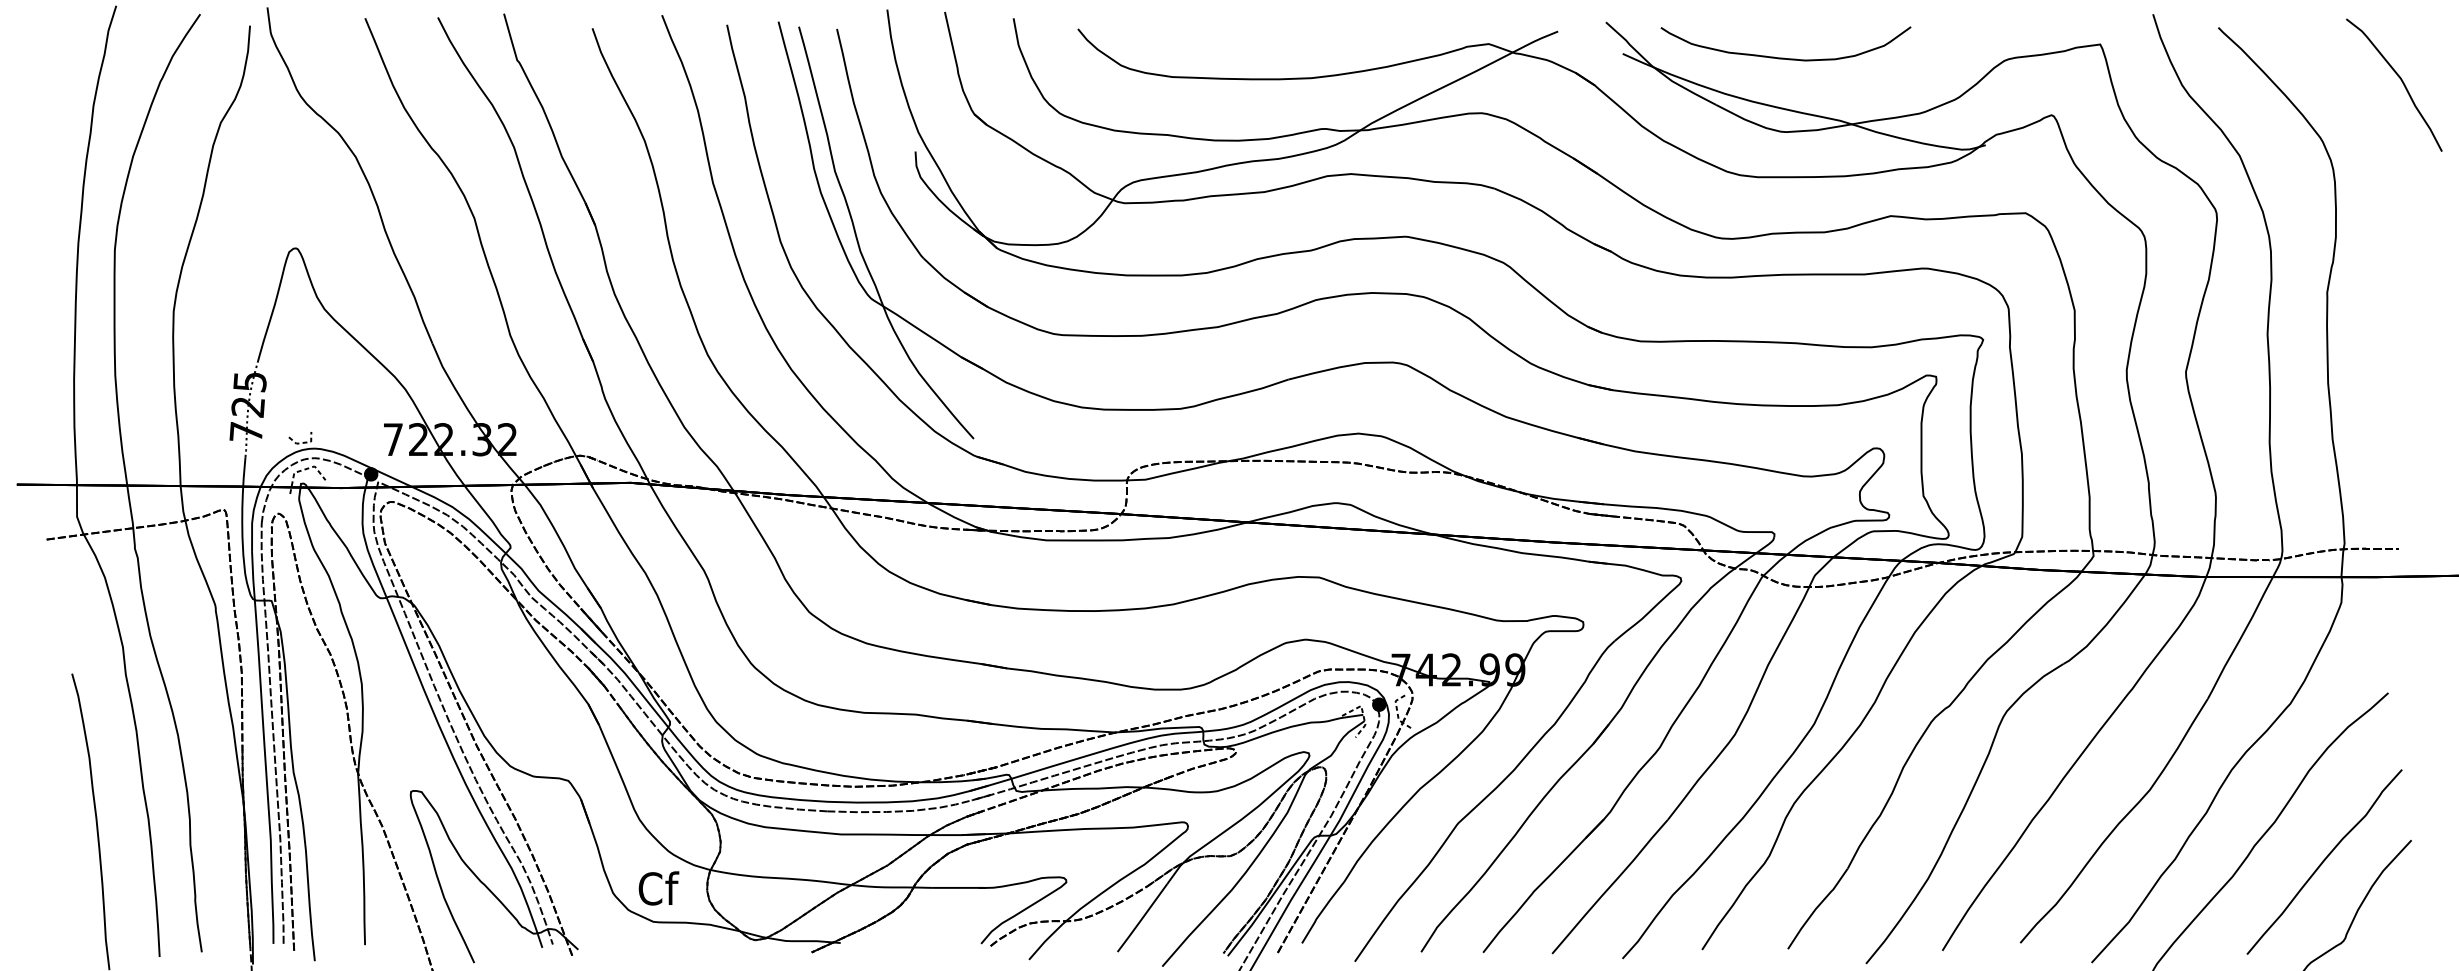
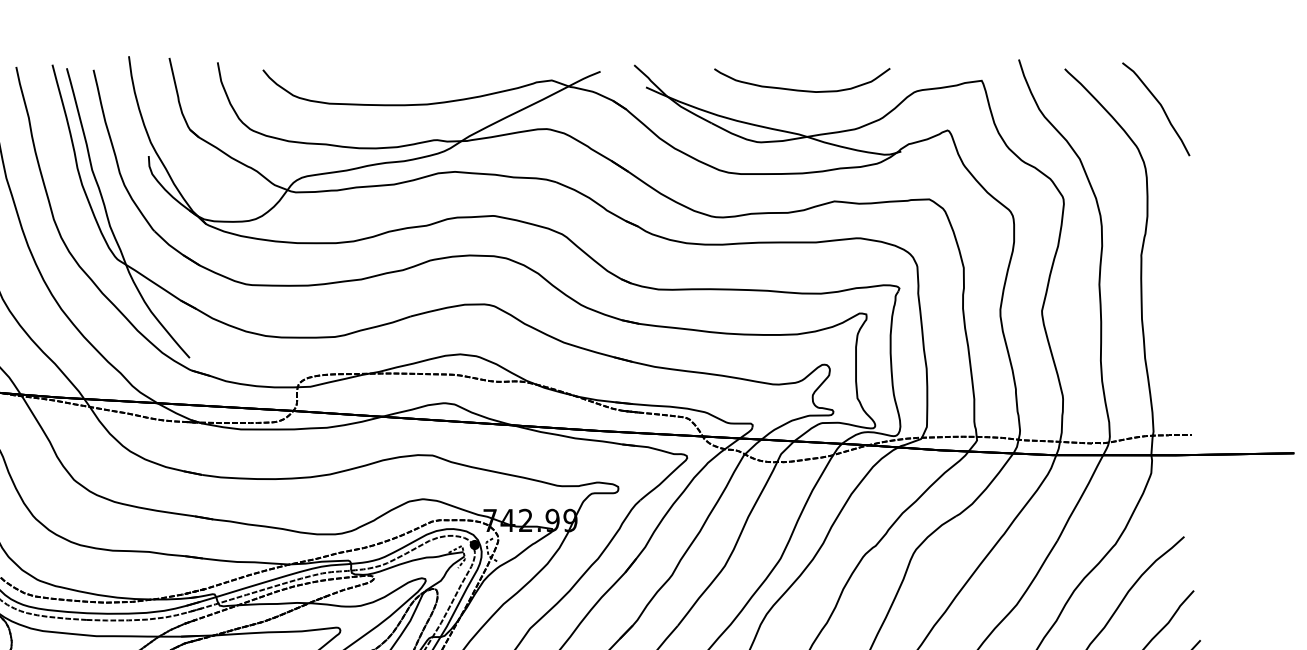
curve: (1784, 57) -> (801, 89), moved
curve: (2400, 80) -> (1160, 106), moved

